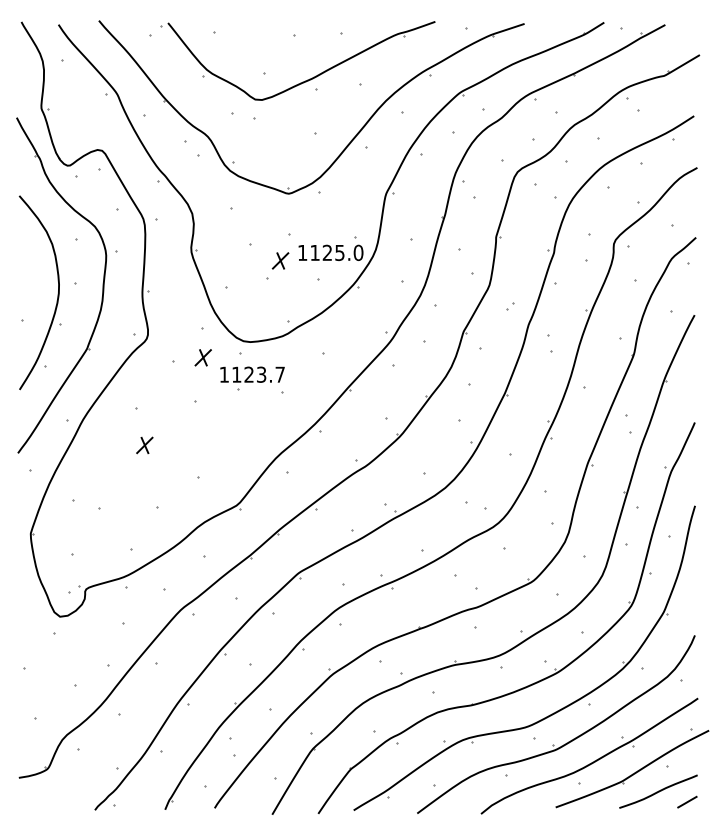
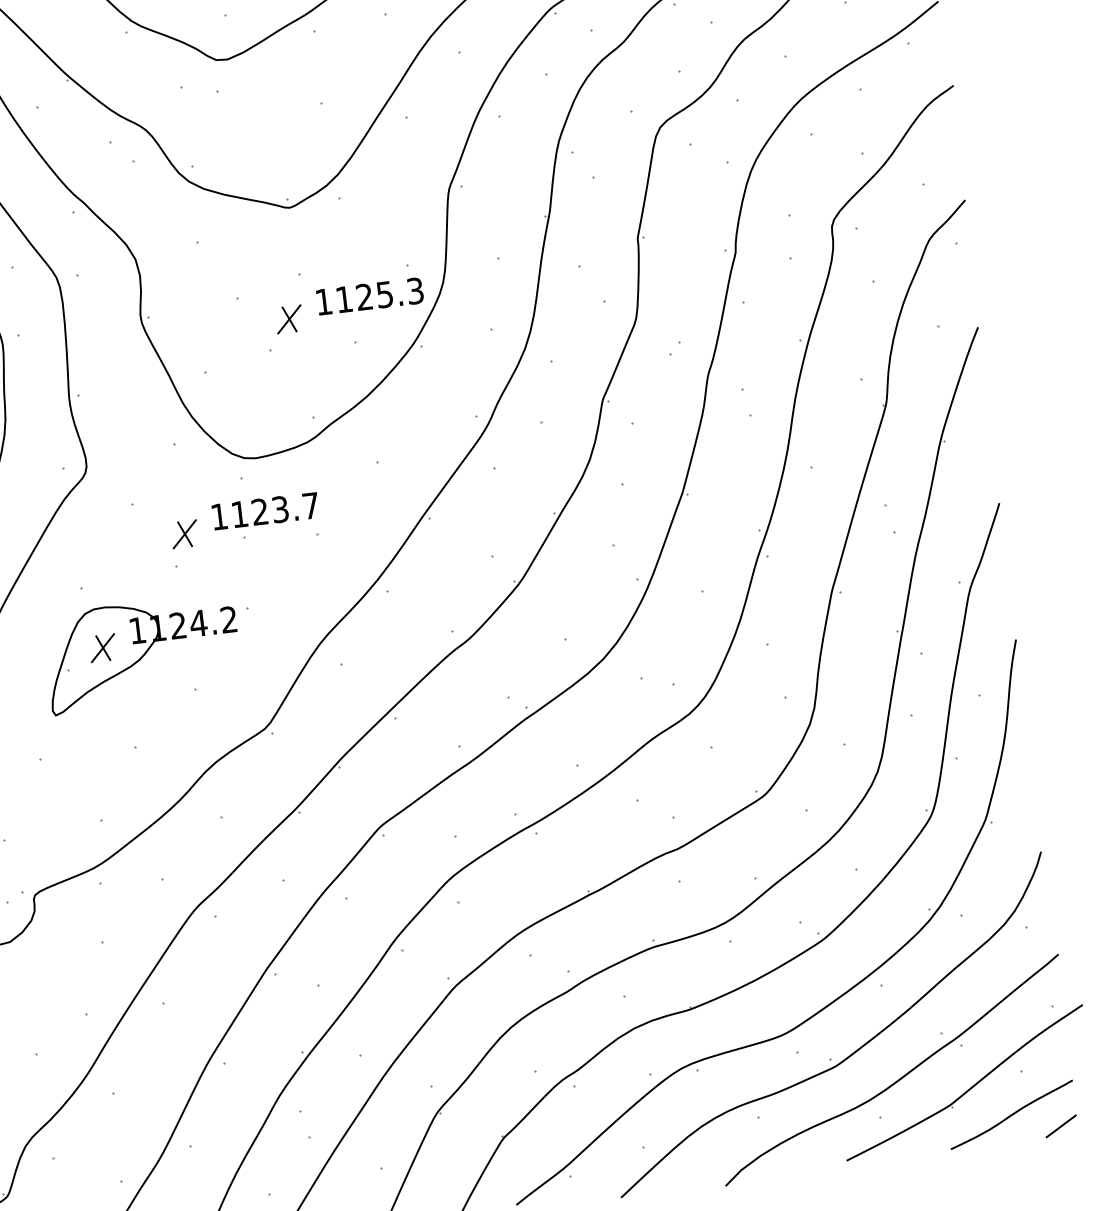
text: (358, 252) -> (415, 290), 1125.0 -> 1125.3
part: (202, 357) -> (183, 533), moved
part: (172, 451) -> (149, 652), added

